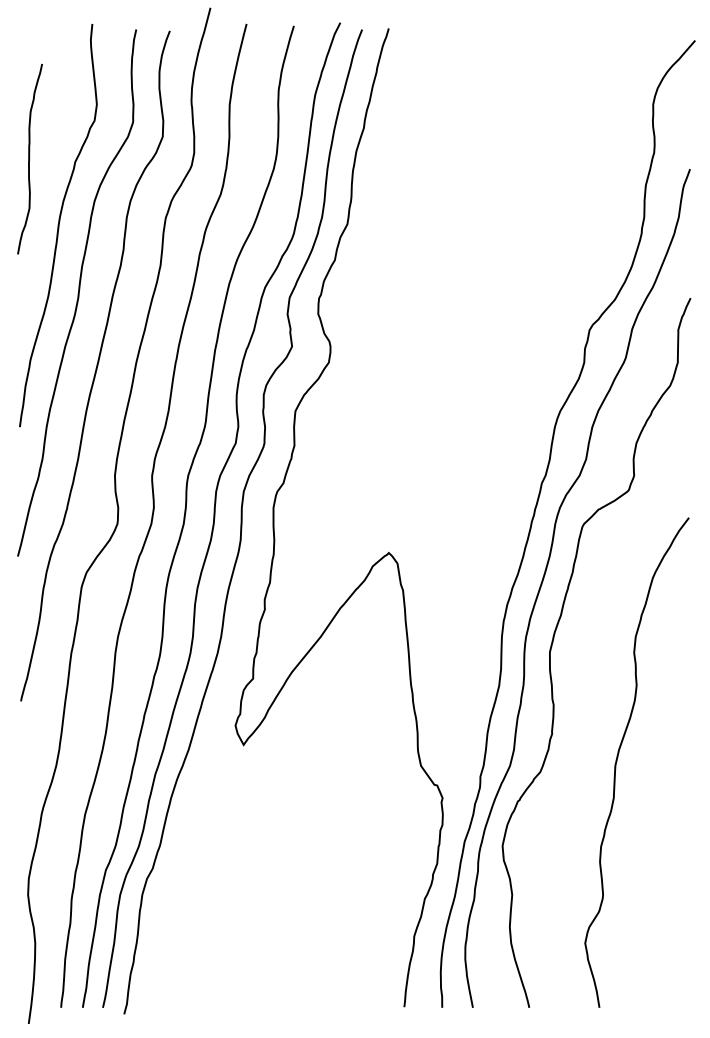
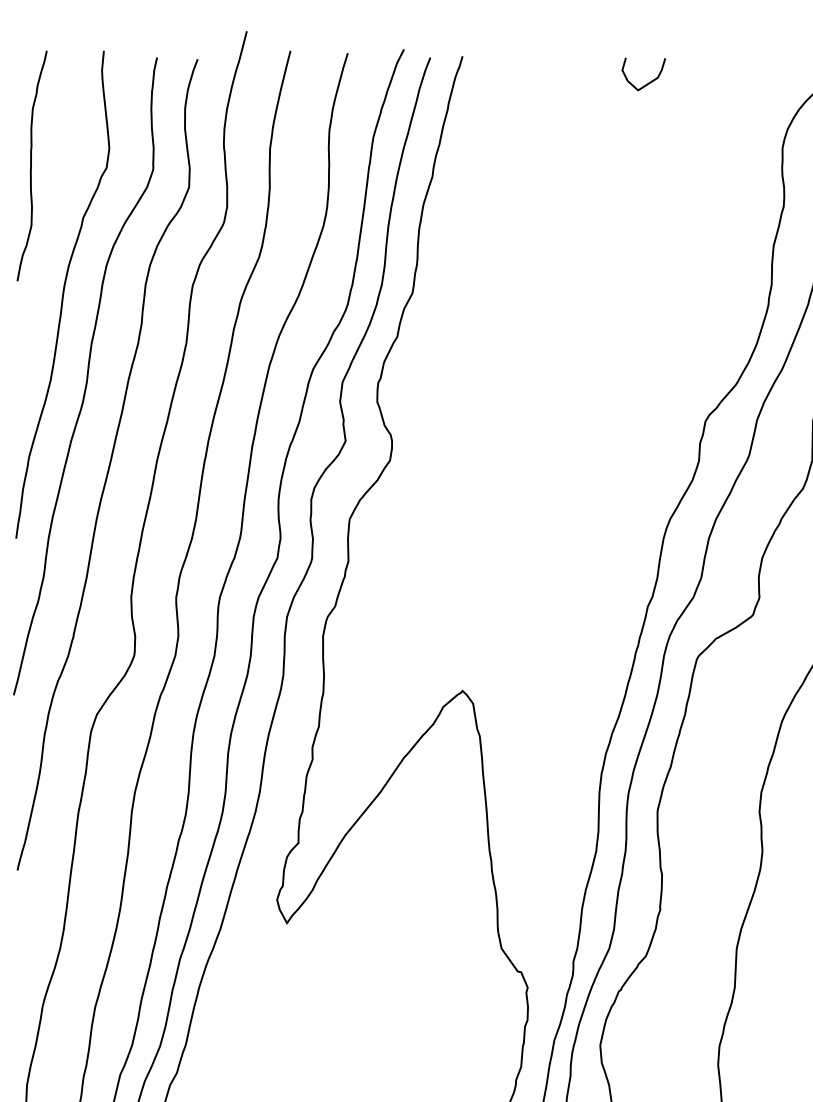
curve: (541, 50) -> (647, 82), added
curve: (29, 158) -> (31, 165), moved

